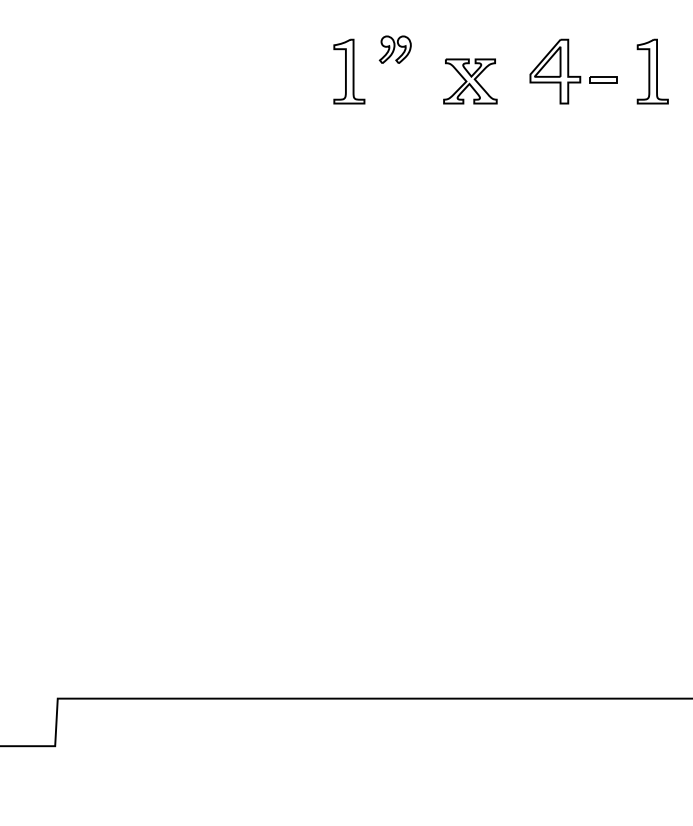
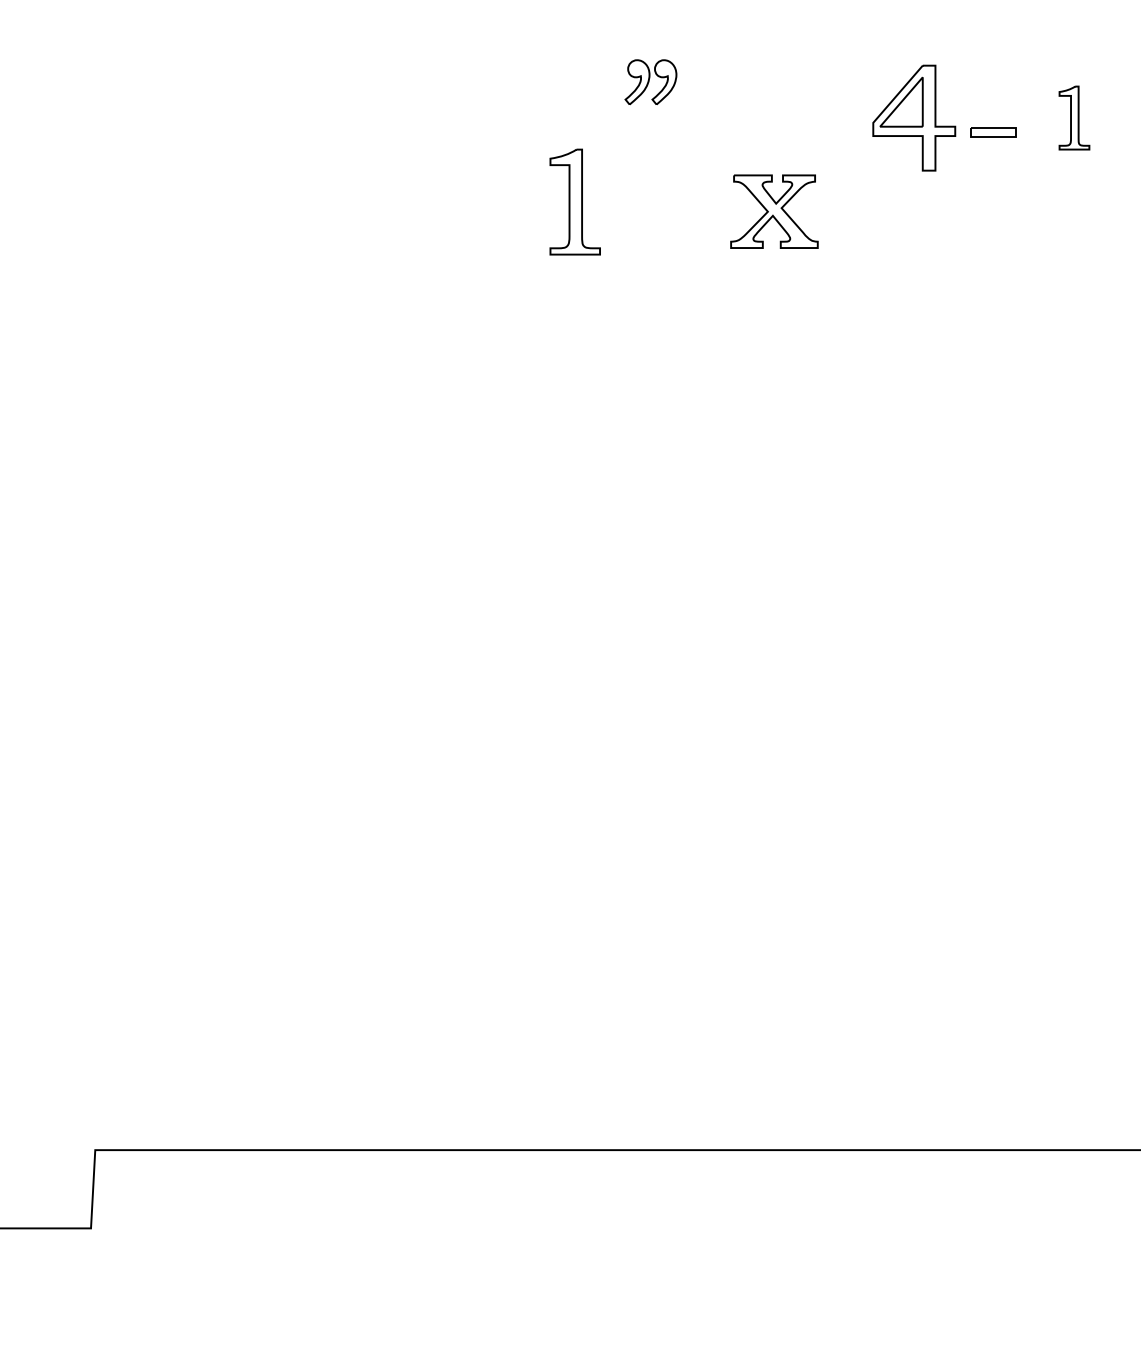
part: (349, 71) -> (575, 201), moved
part: (652, 71) -> (1074, 117), size x0.6
part: (470, 81) -> (774, 211), moved

